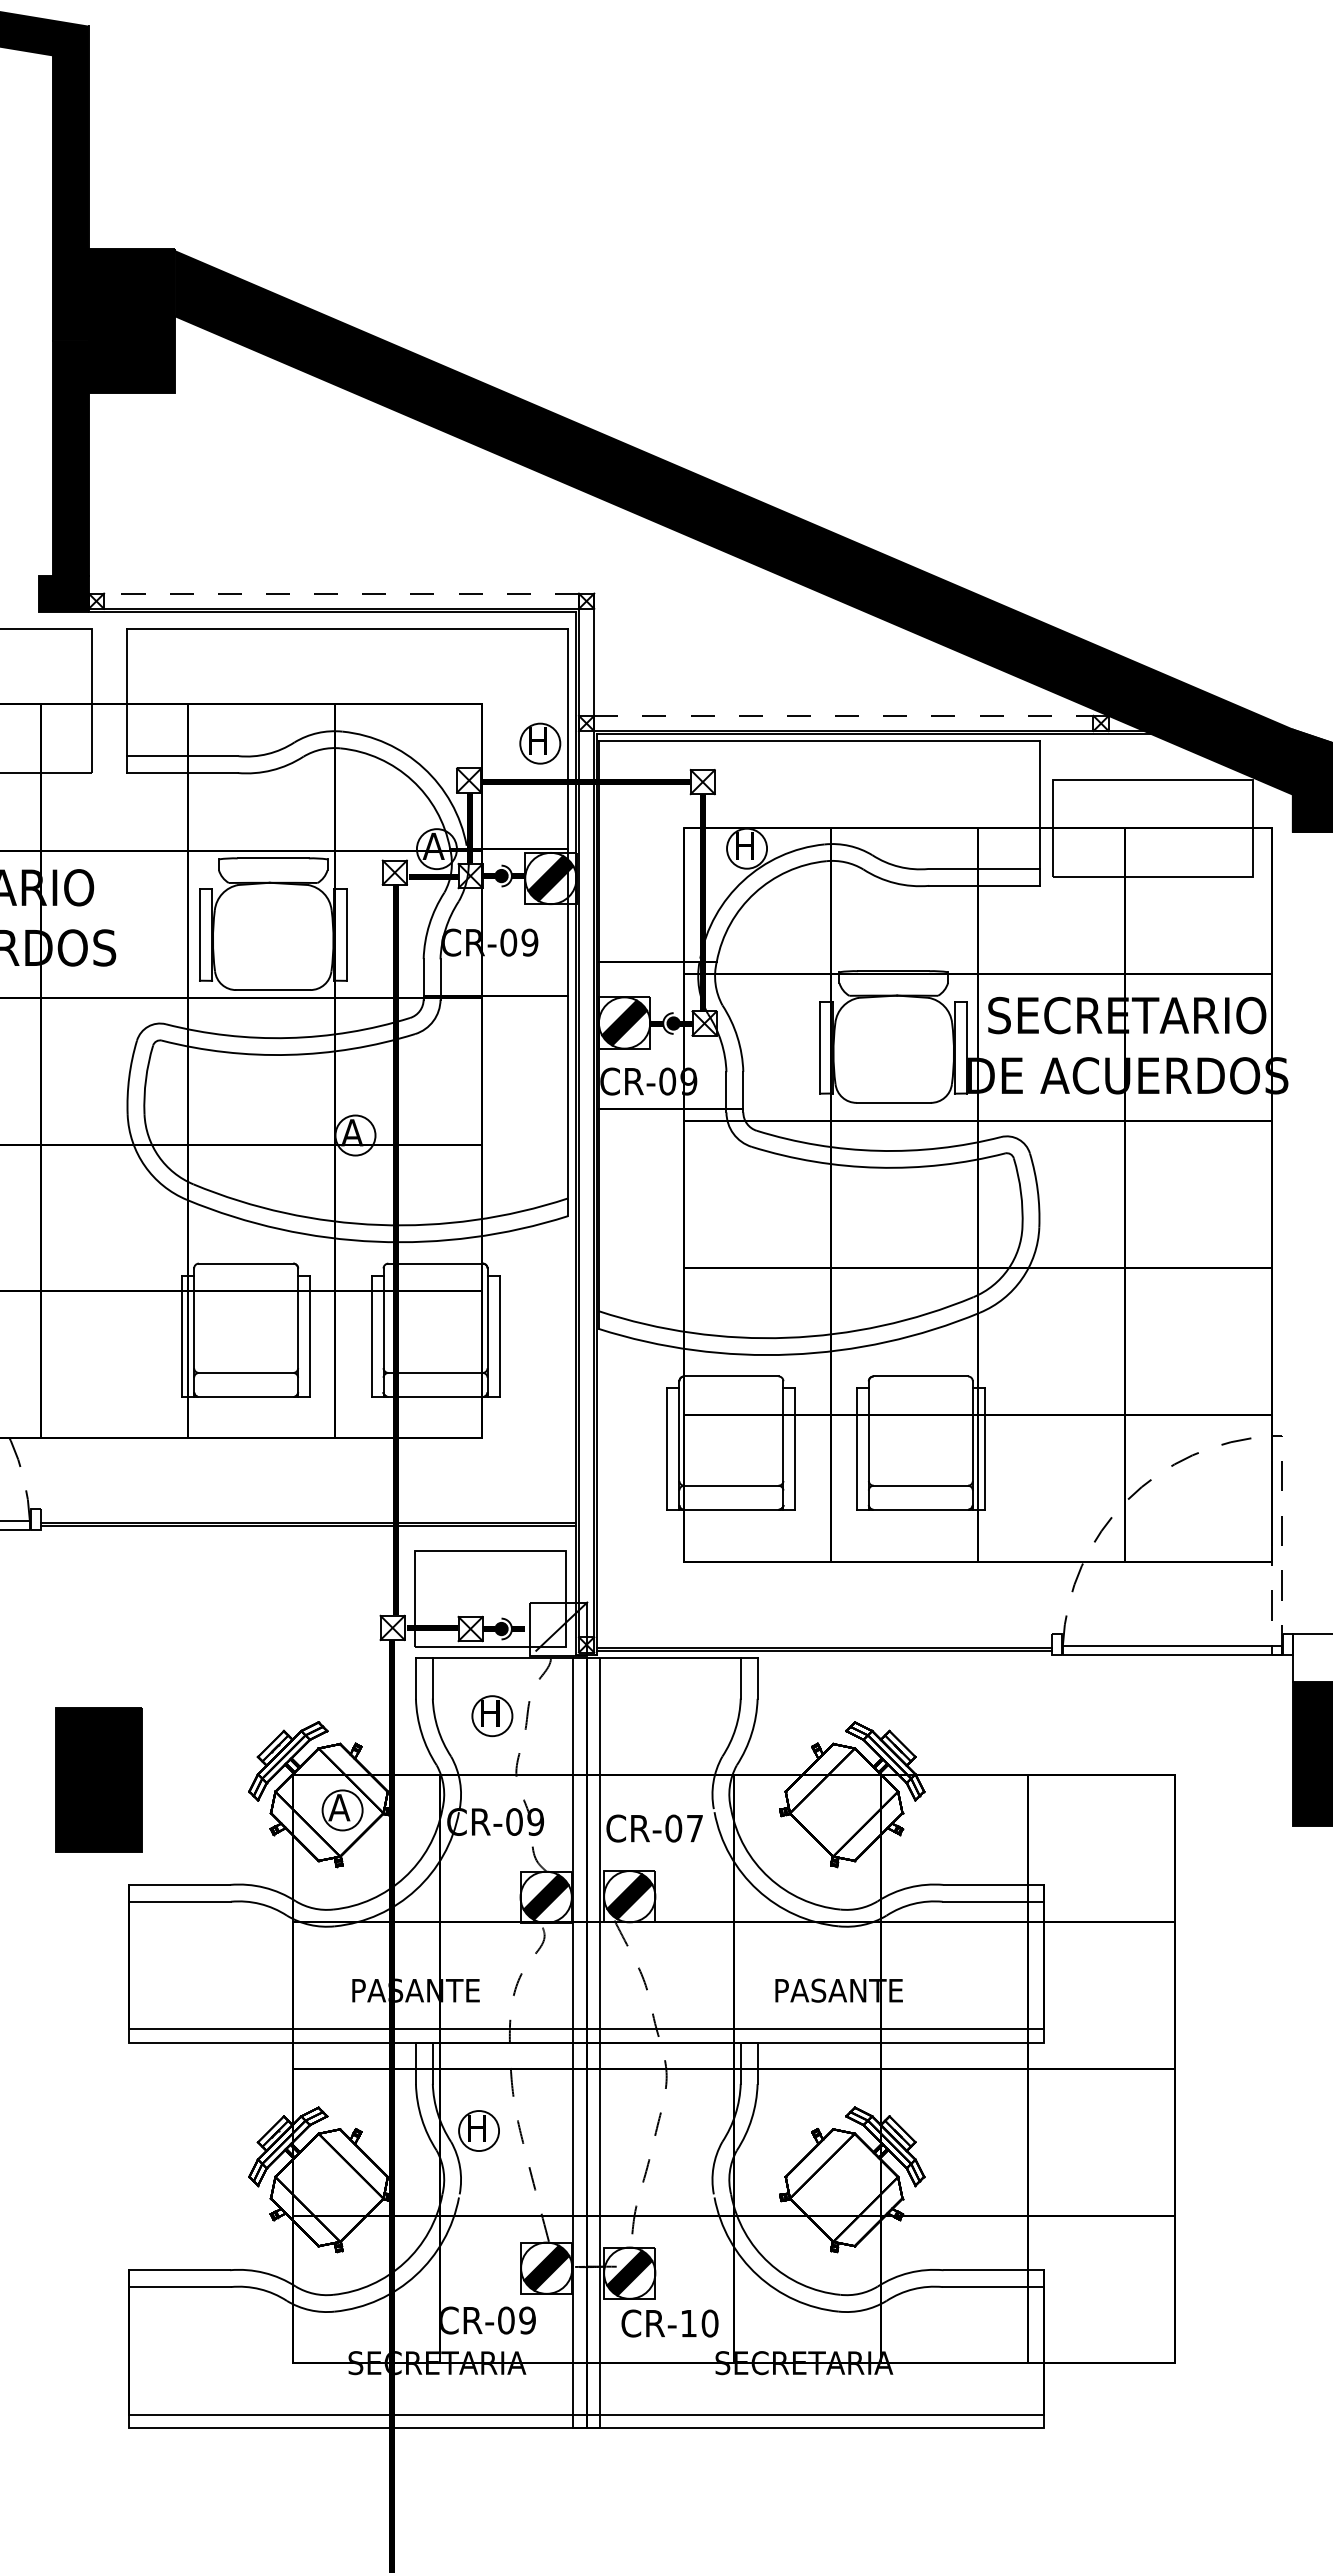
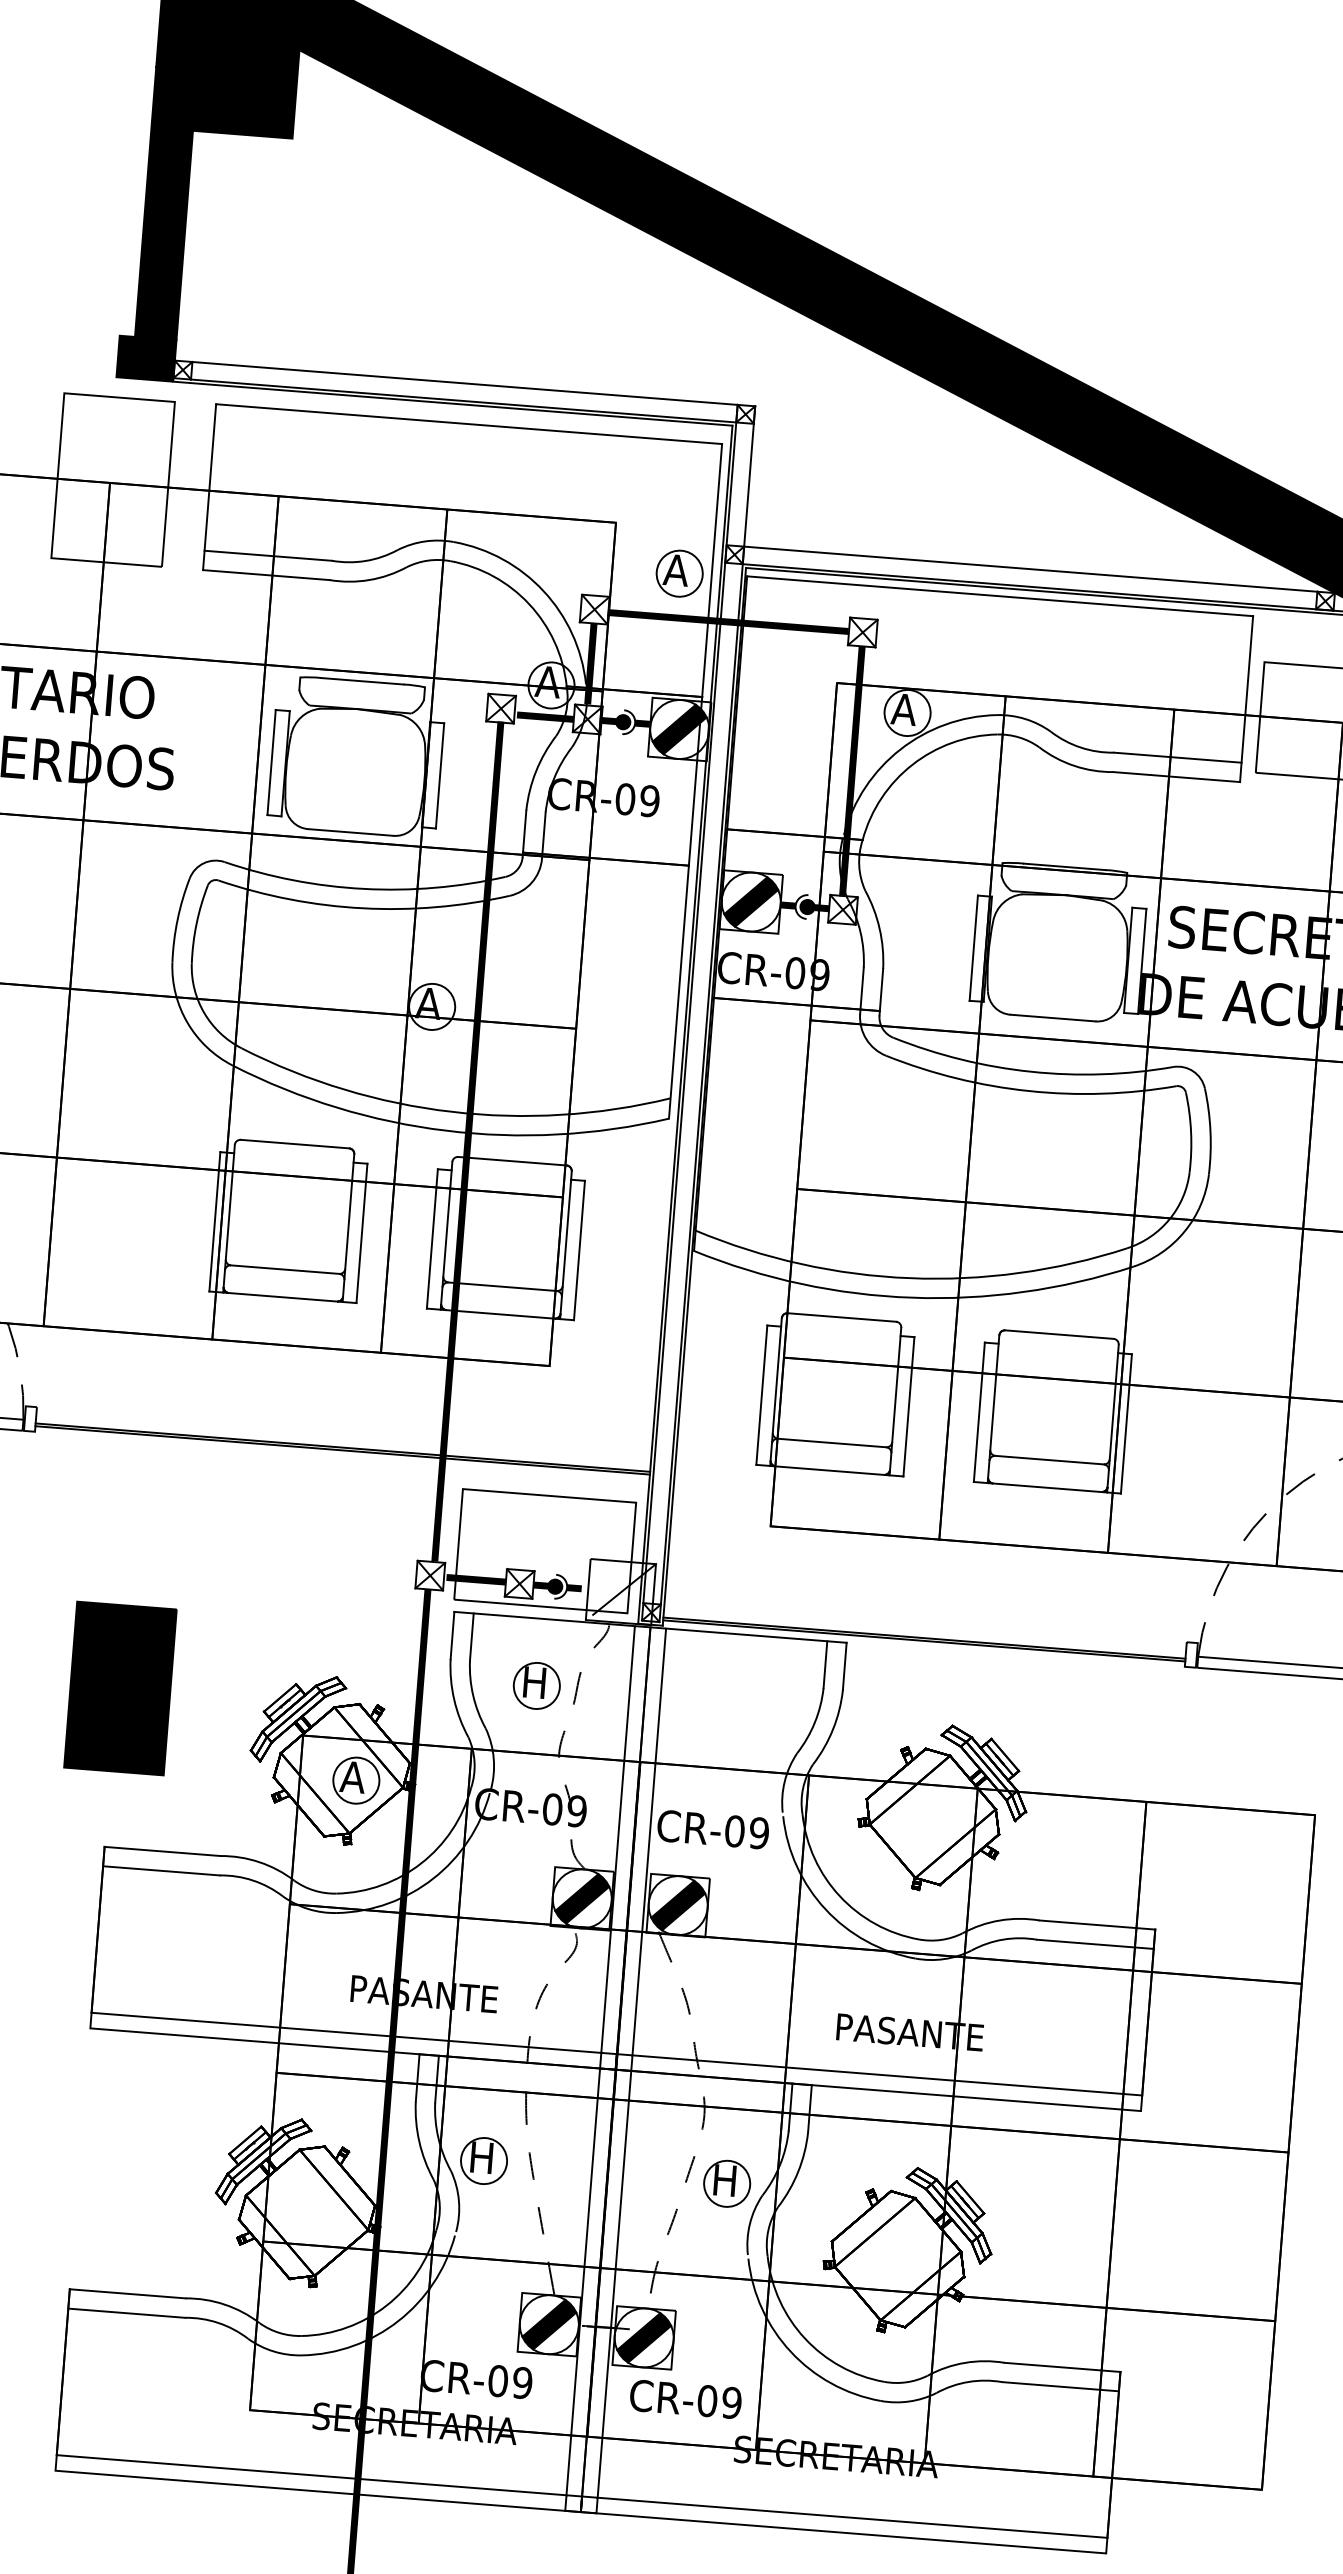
line: (341, 593) -> (465, 383), dashed -> solid
line: (843, 715) -> (1030, 568), dashed -> solid
text: (536, 740) -> (675, 569), H -> A
text: (743, 845) -> (903, 708), H -> A
part: (98, 1779) -> (119, 1688), moved
text: (694, 1828) -> (758, 1833), CR-07 -> CR-09
part: (690, 2134) -> (726, 2184), added
text: (699, 2323) -> (719, 2401), CR-10 -> CR-09

